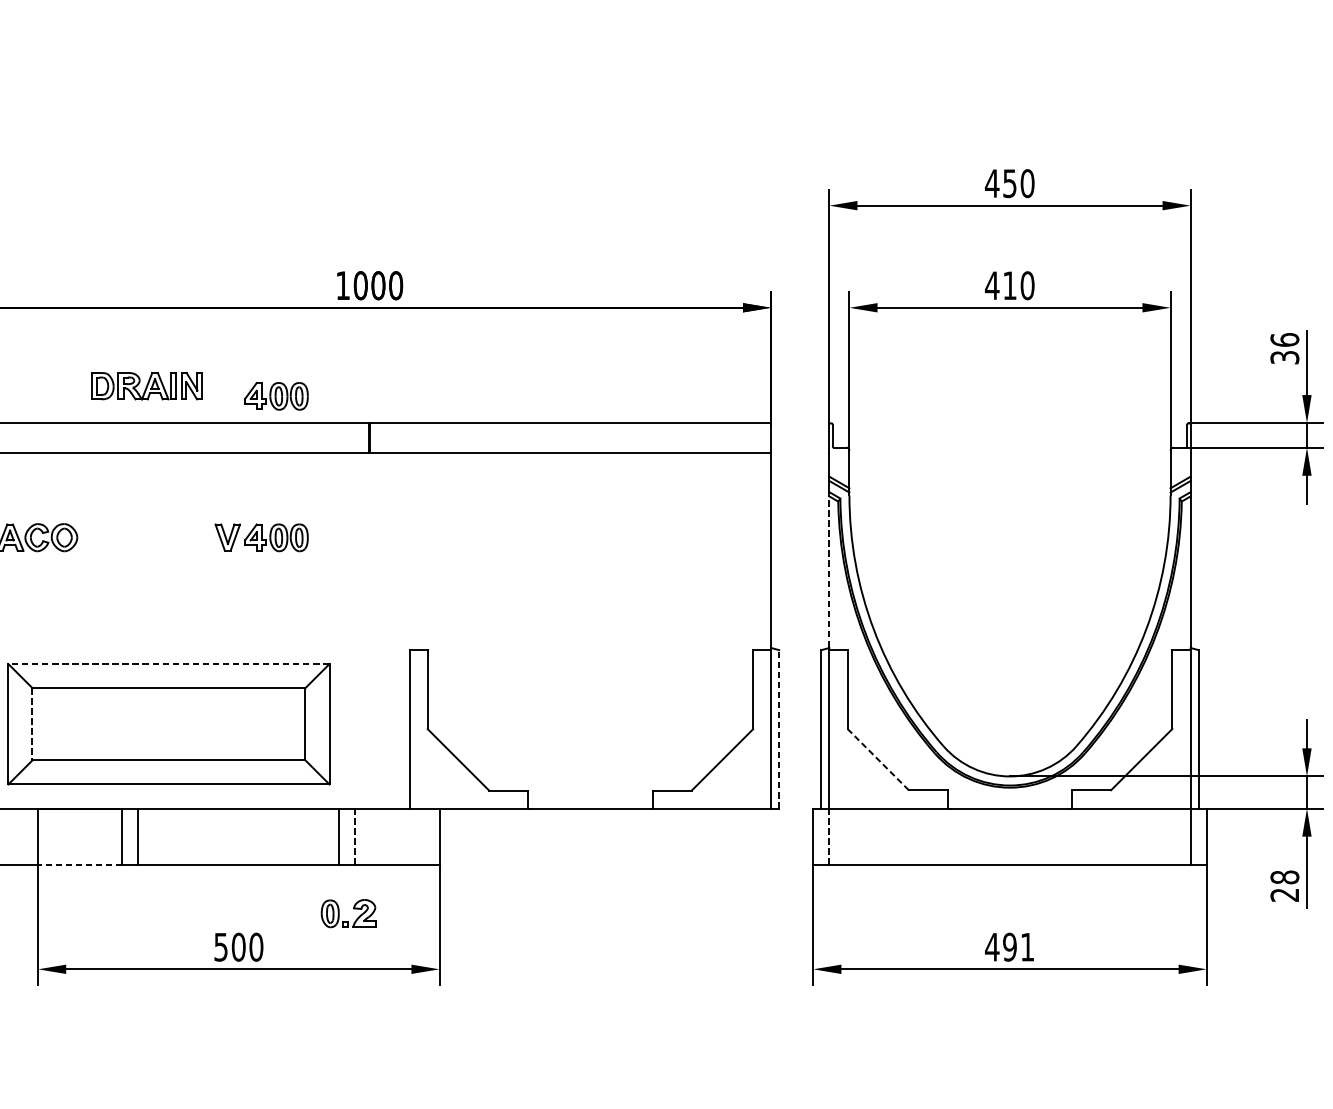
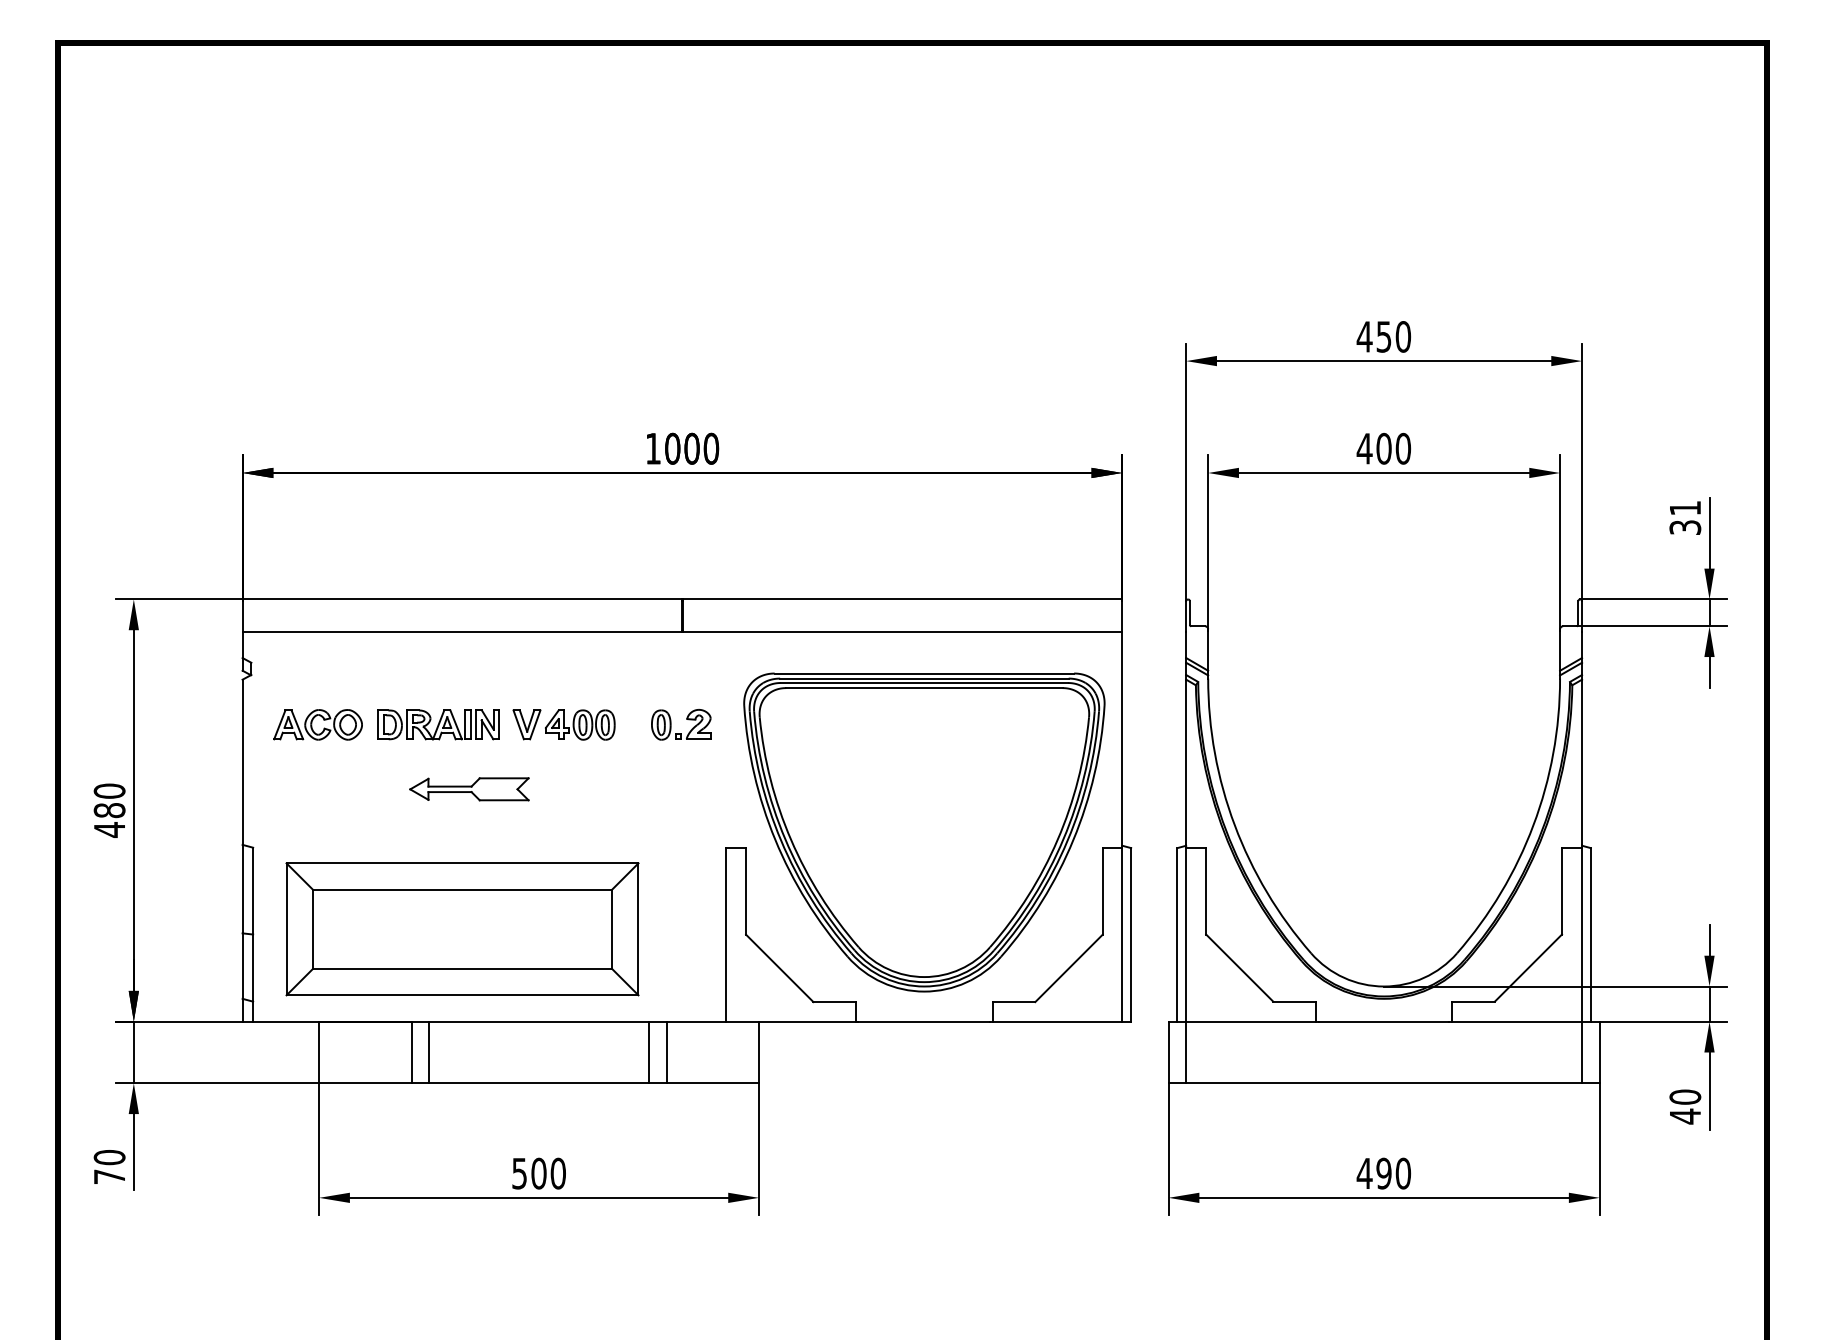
text: (1009, 285) -> (1383, 448), 410 -> 400
text: (1285, 339) -> (1685, 507), 36 -> 31
part: (147, 385) -> (438, 724), moved
part: (276, 395) -> (580, 569), removed
line: (829, 572) -> (1186, 762), dashed -> solid
part: (175, 596) -> (469, 789), added
part: (590, 635) -> (924, 832), added
line: (168, 664) -> (462, 863), dashed -> solid
line: (32, 724) -> (312, 929), dashed -> solid
line: (779, 728) -> (1131, 934), dashed -> solid
line: (878, 759) -> (1239, 967), dashed -> solid
line: (355, 836) -> (666, 1052), dashed -> solid
line: (829, 836) -> (1186, 1052), dashed -> solid
line: (79, 864) -> (364, 1083), dashed -> solid
text: (1285, 885) -> (1685, 1106), 28 -> 40
part: (353, 908) -> (686, 719), moved
text: (1027, 947) -> (1403, 1173), 491 -> 490

